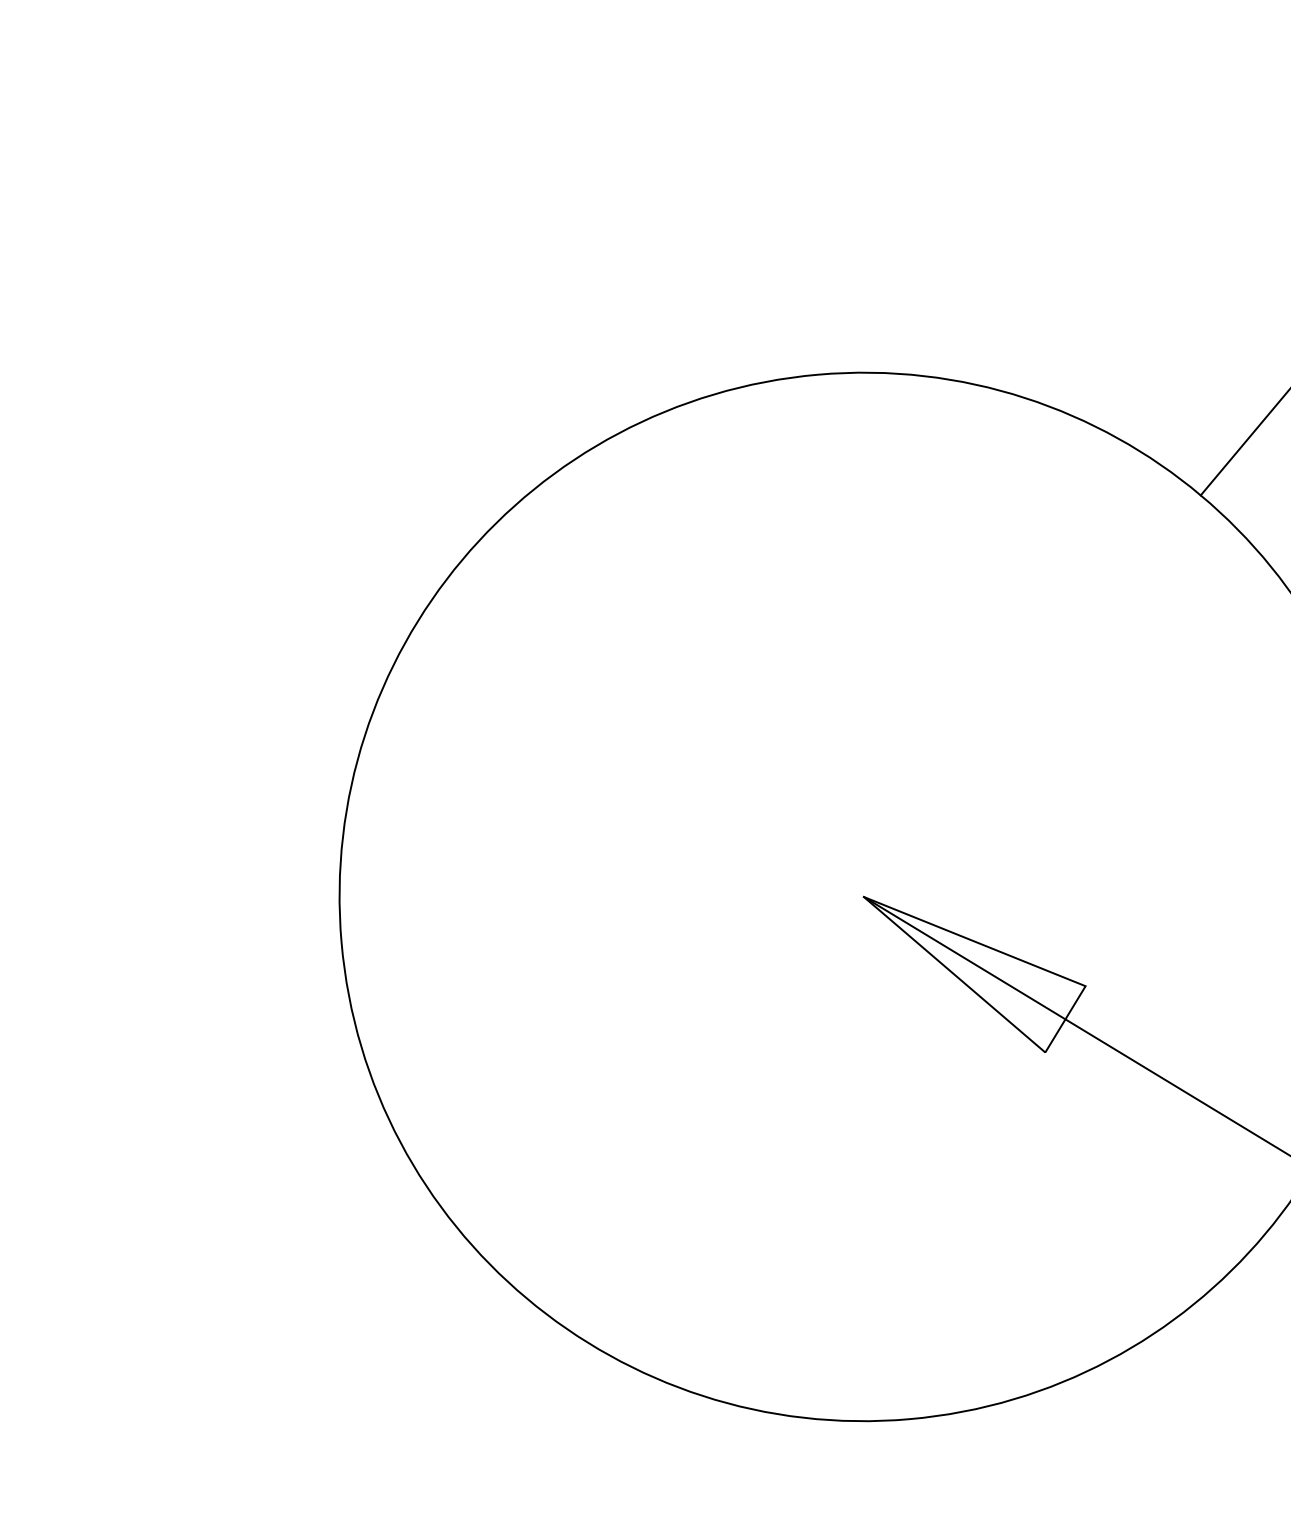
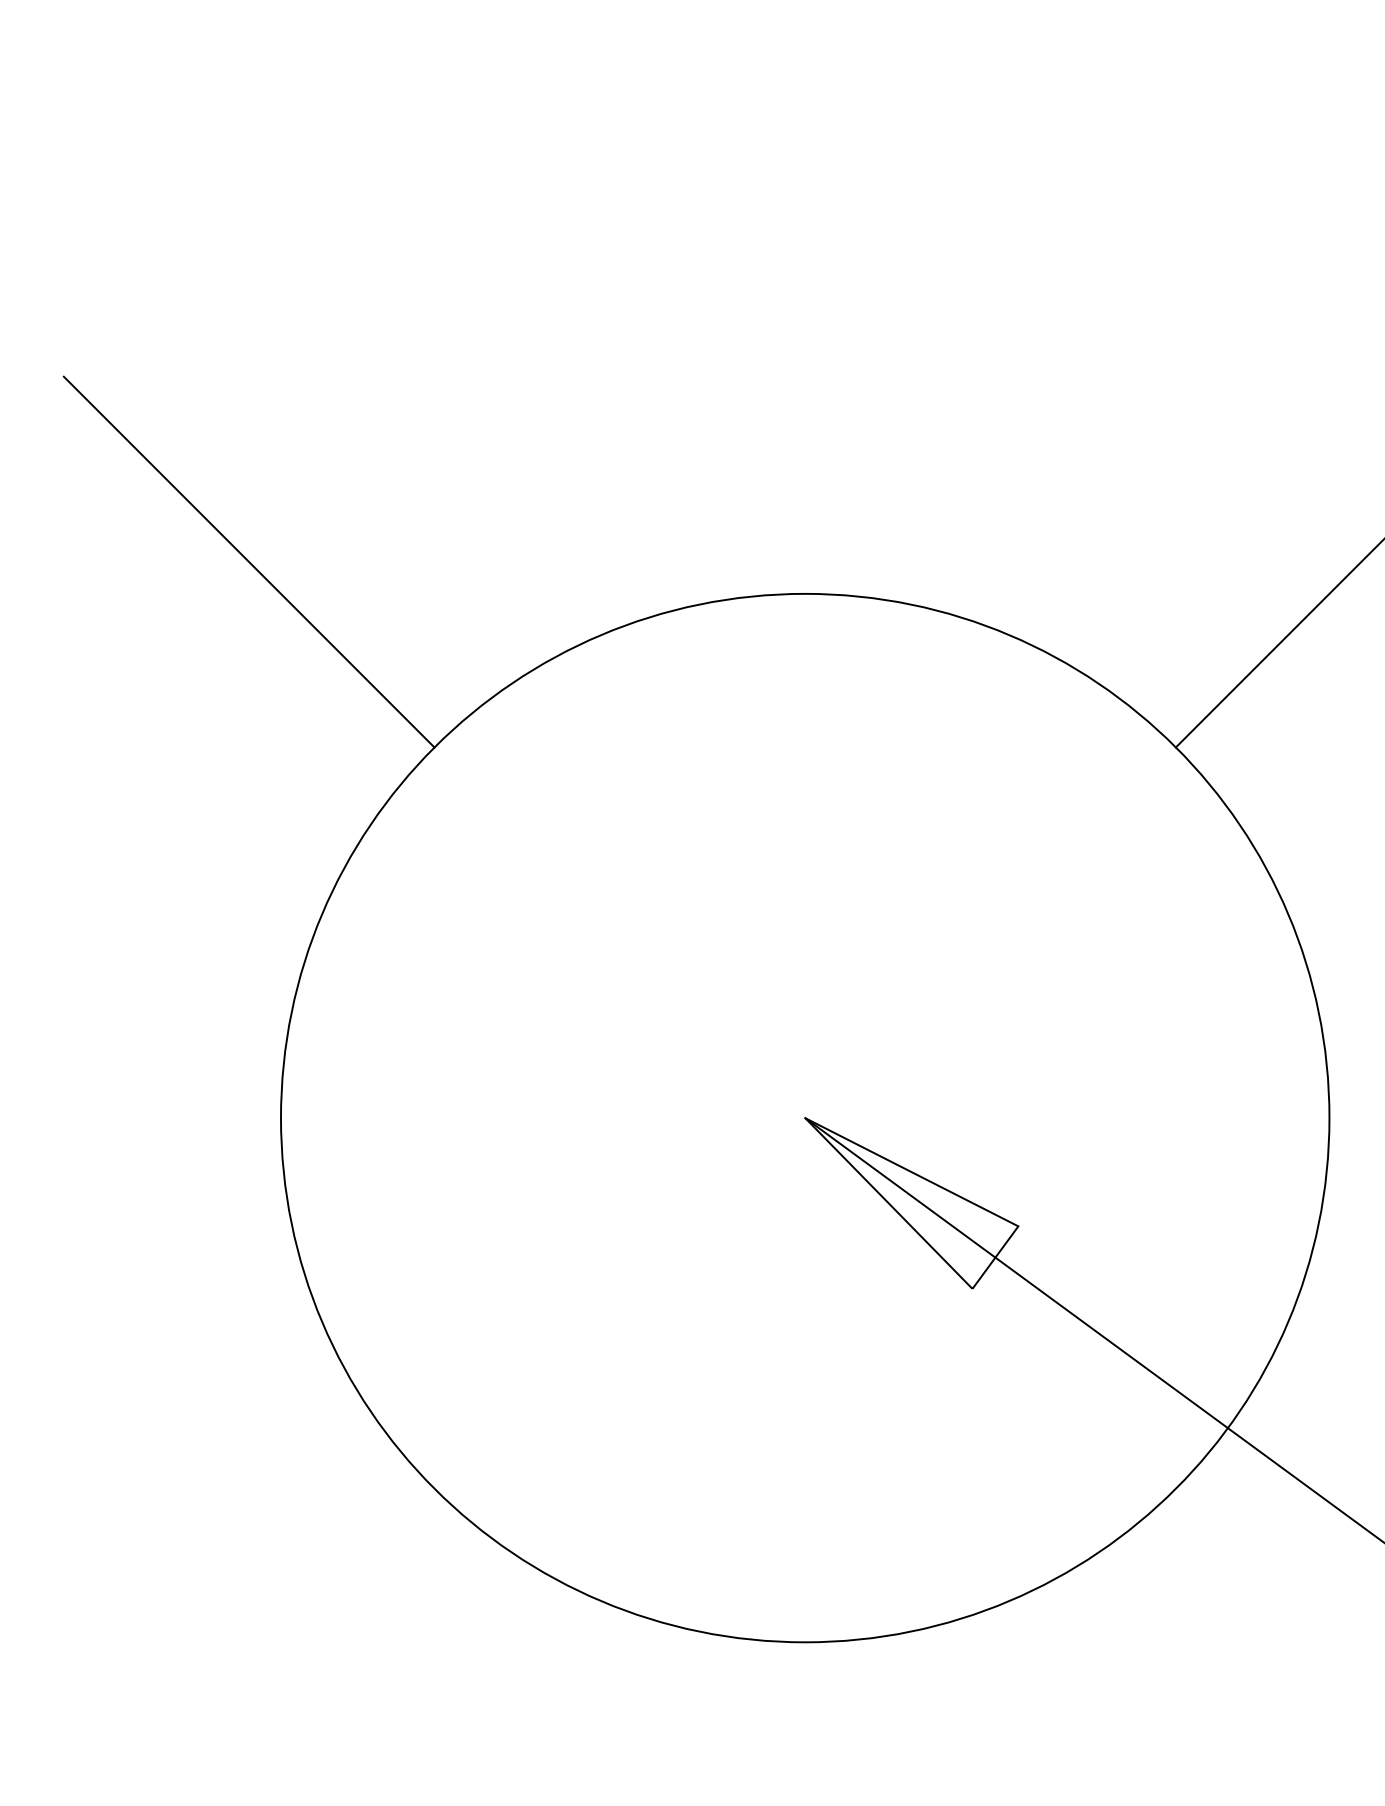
line: (260, 390) -> (248, 561), added

